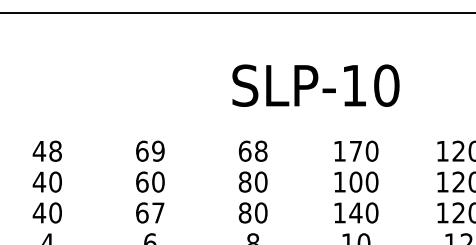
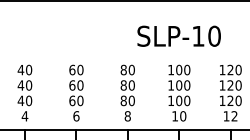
text: (314, 84) -> (178, 35), moved
text: (252, 150) -> (127, 69), 68 -> 80
text: (356, 150) -> (179, 69), 170 -> 100
text: (56, 152) -> (29, 70), 48 -> 40
text: (158, 152) -> (80, 70), 69 -> 60
text: (158, 212) -> (80, 100), 67 -> 60
text: (354, 212) -> (178, 100), 140 -> 100

